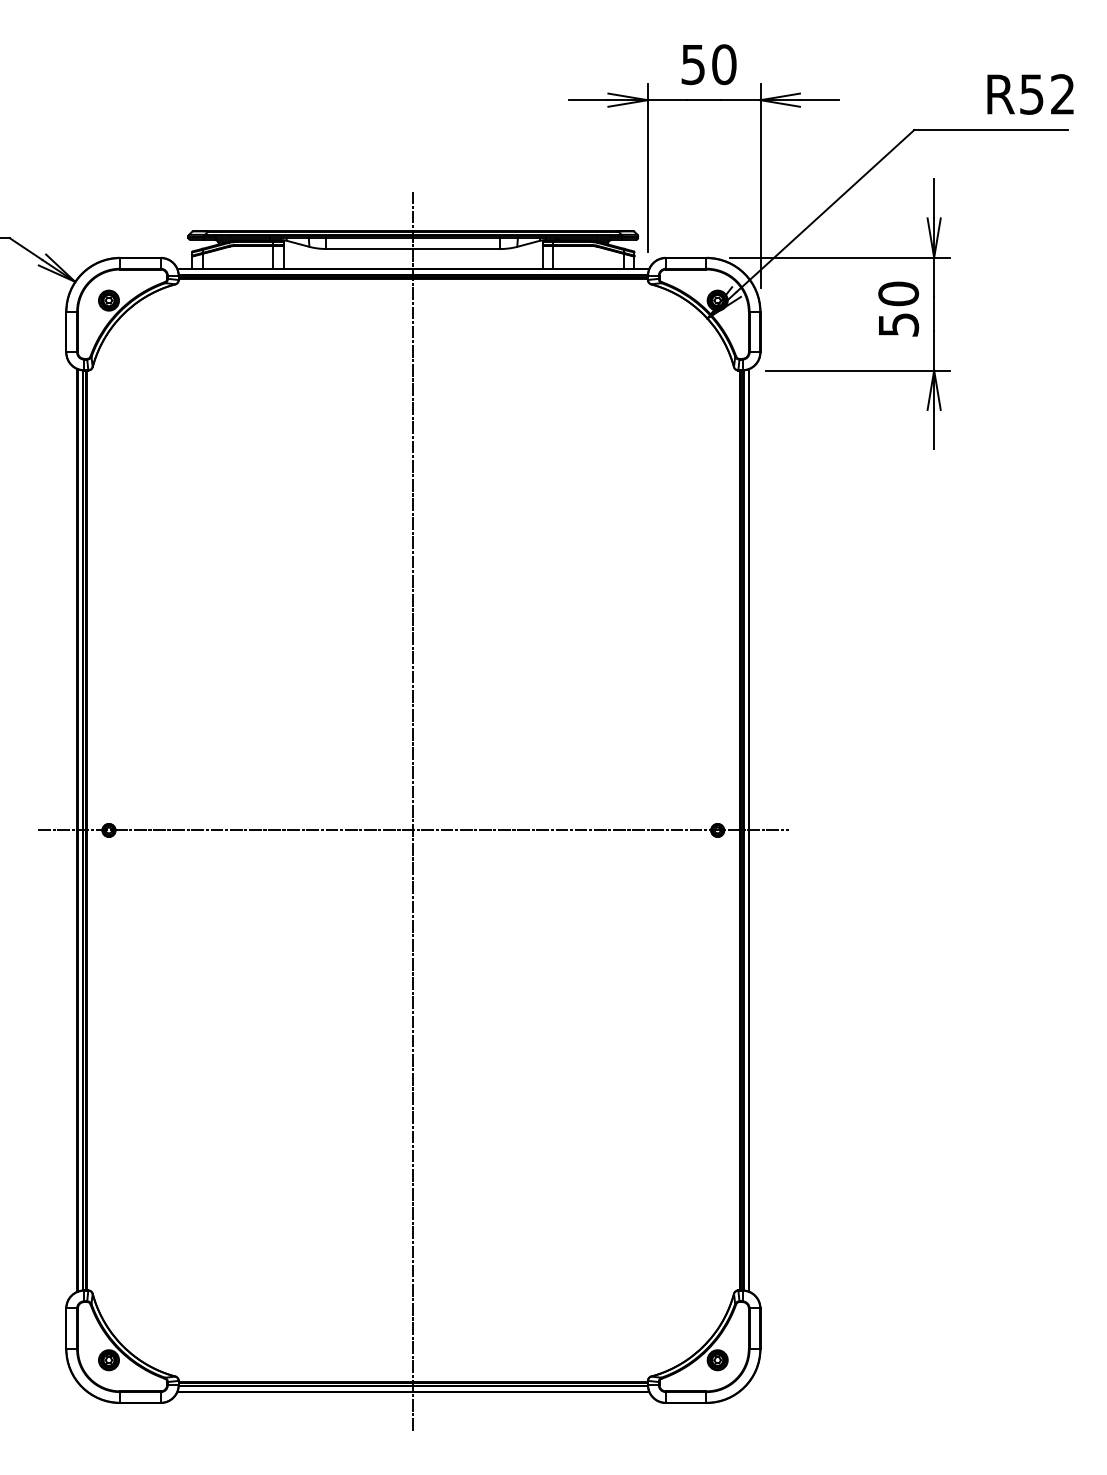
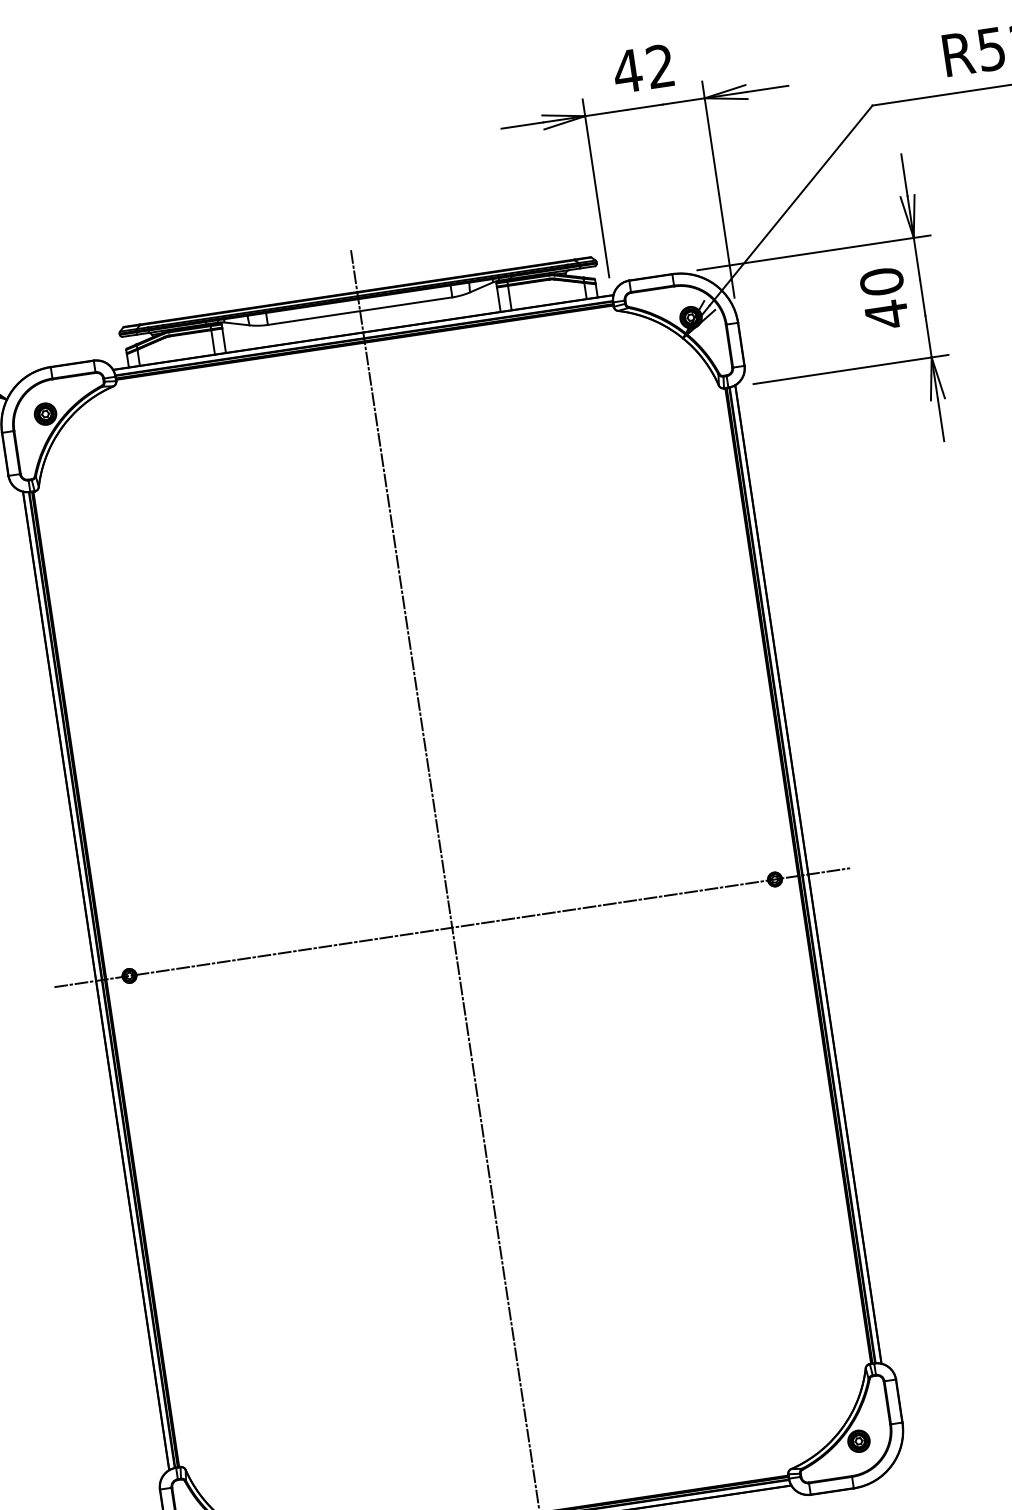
text: (708, 64) -> (643, 68), 50 -> 42
text: (899, 324) -> (887, 314), 50 -> 40

